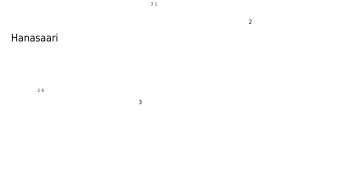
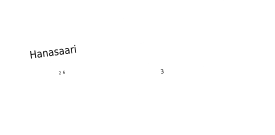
text: (34, 37) -> (52, 51), moved

